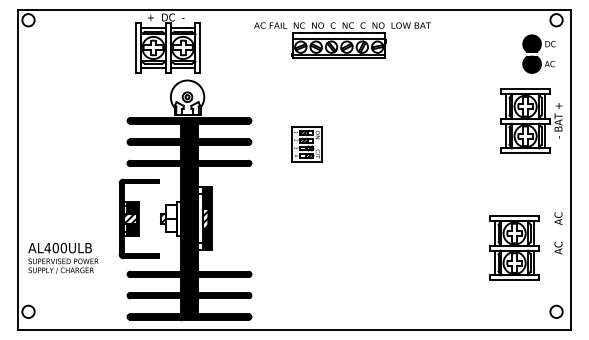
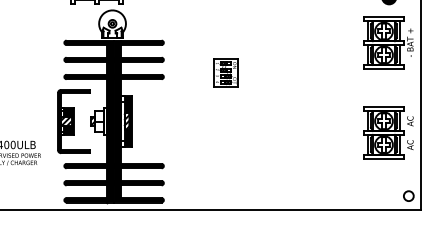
part: (306, 144) -> (225, 73), moved
part: (514, 247) -> (383, 132), moved

